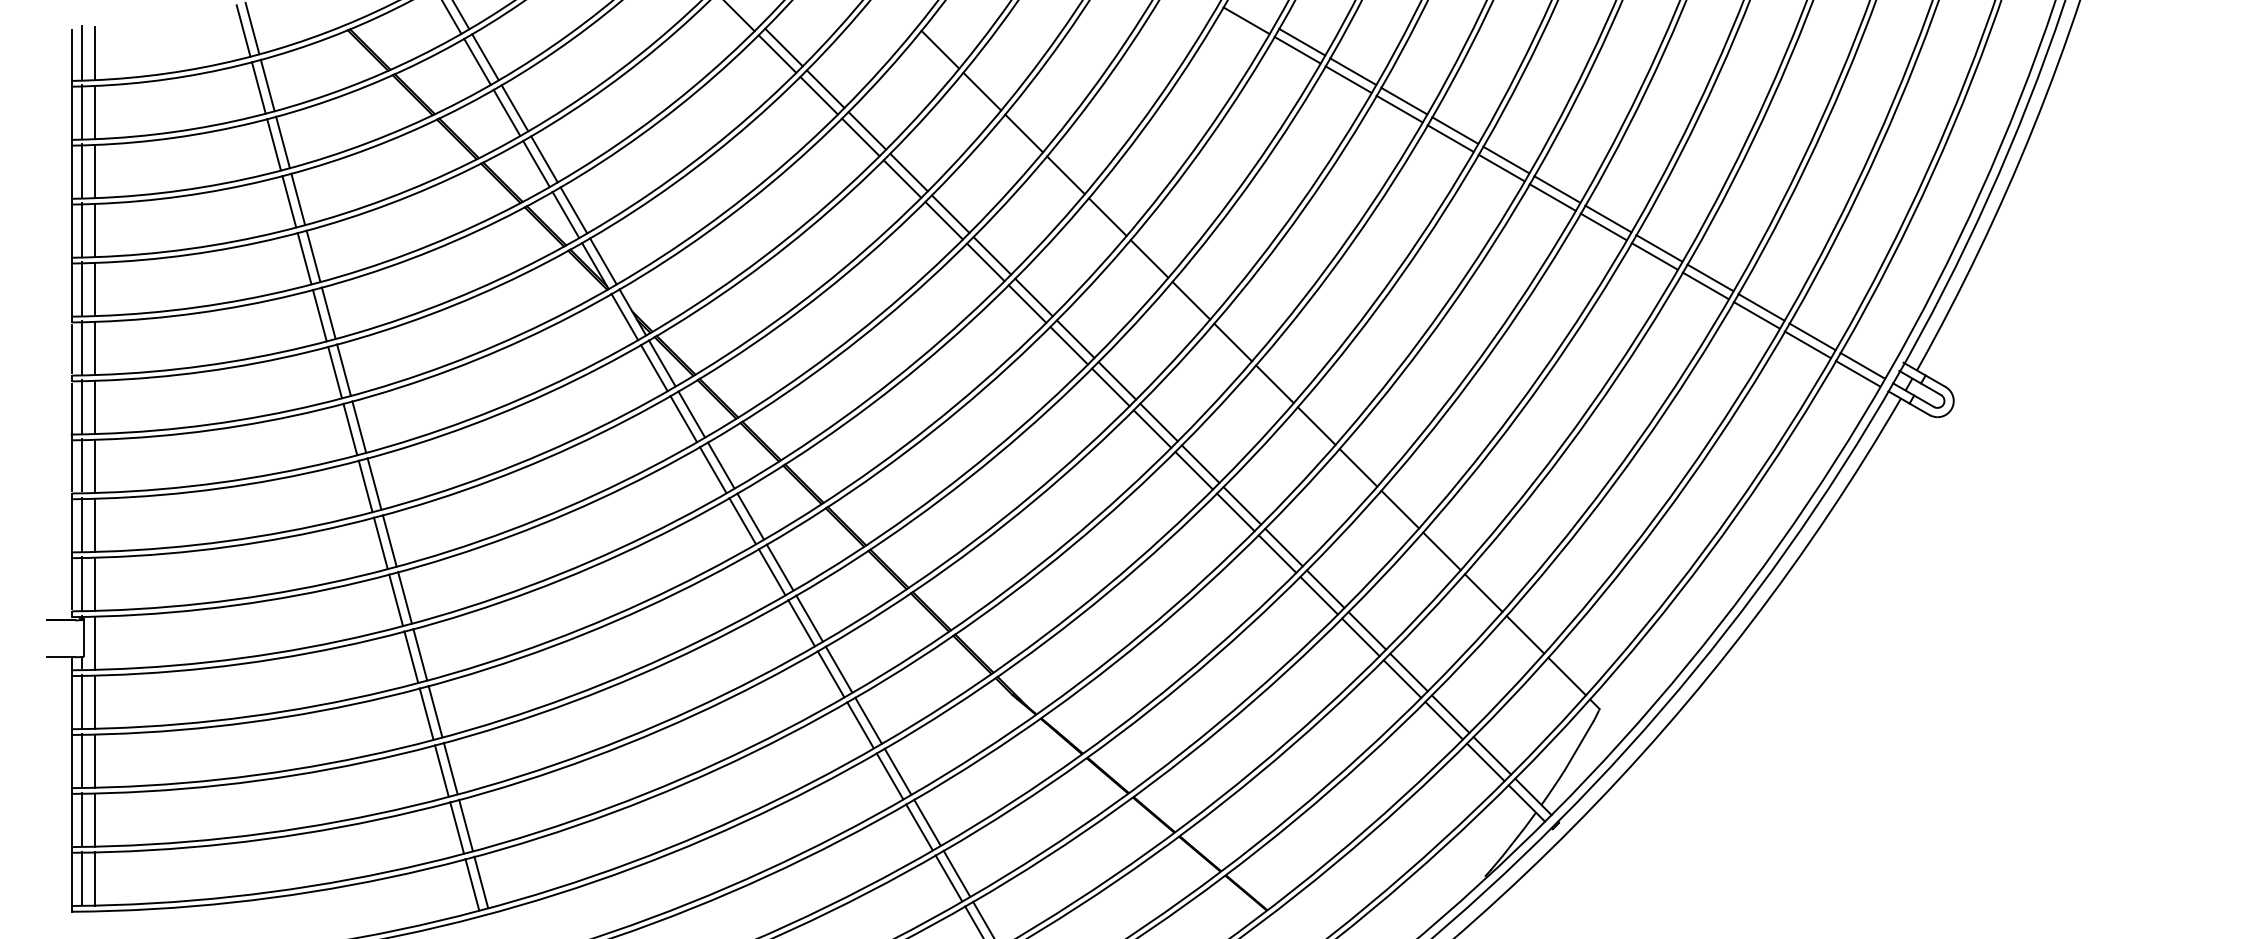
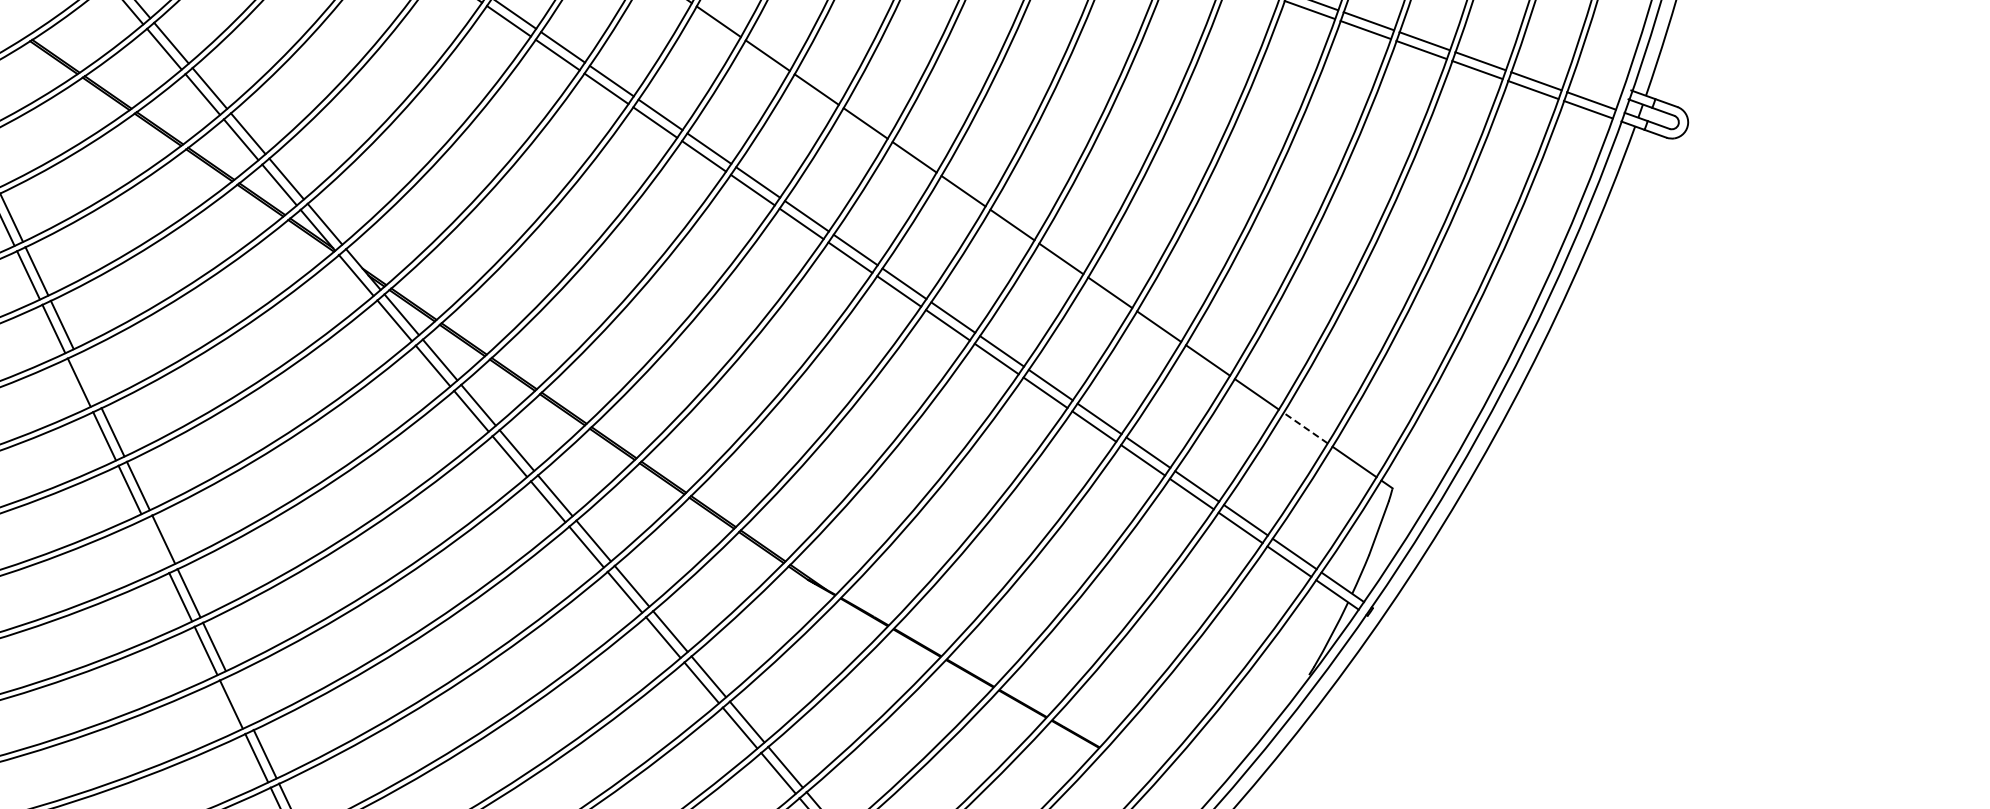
line: (343, 369) -> (87, 378), removed
line: (380, 542) -> (154, 542), removed
line: (1525, 634) -> (1305, 427), solid -> dashed
line: (435, 711) -> (239, 700), removed

